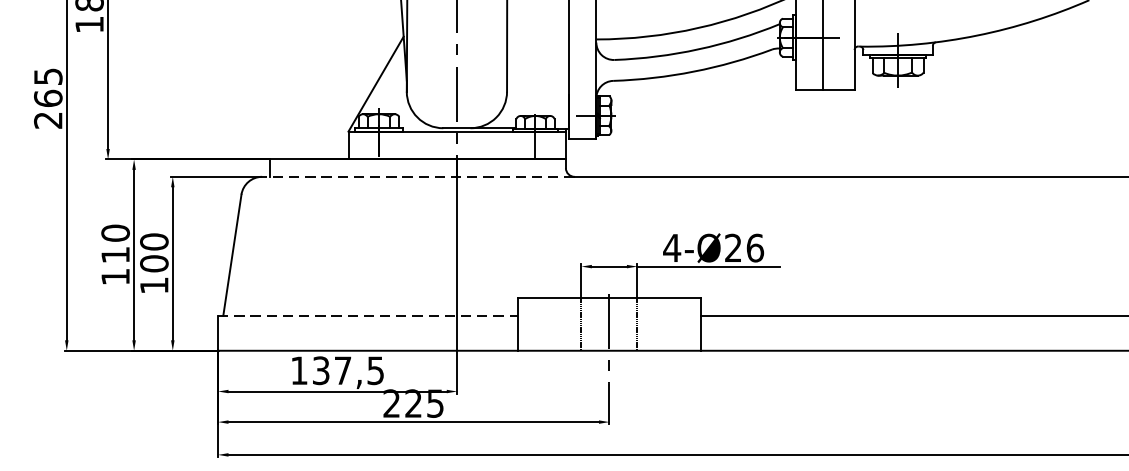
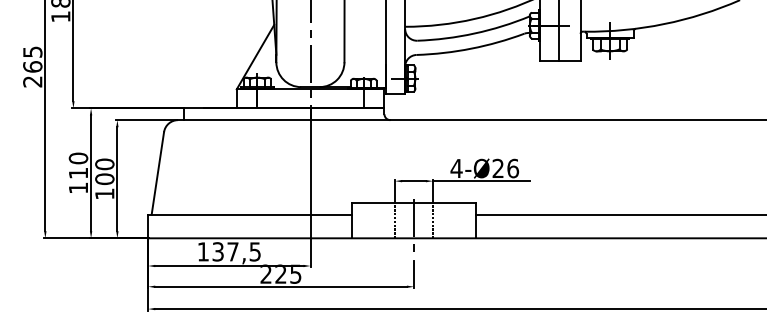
line: (417, 177) -> (283, 120), dashed -> solid
line: (367, 315) -> (249, 214), dashed -> solid

